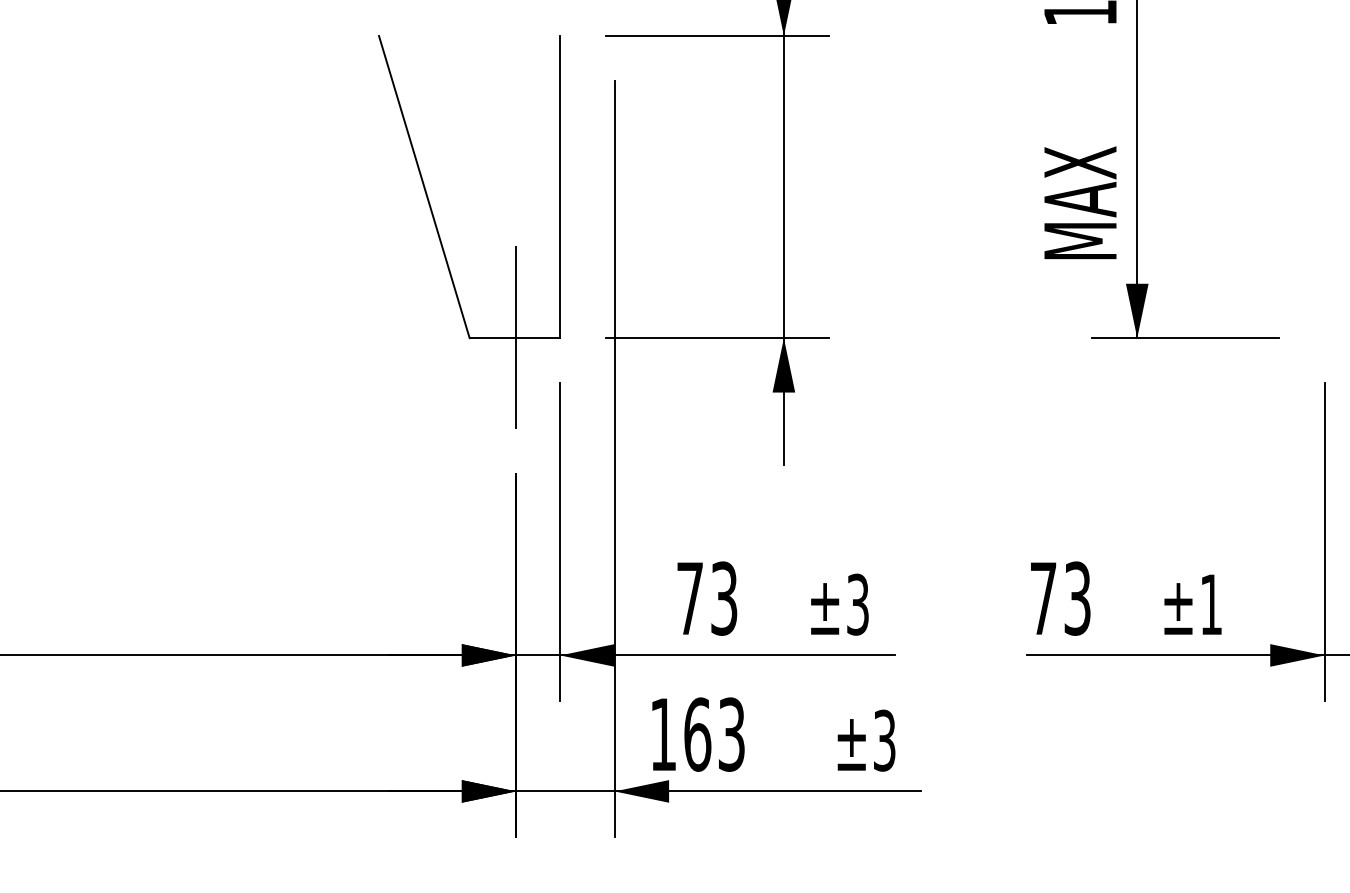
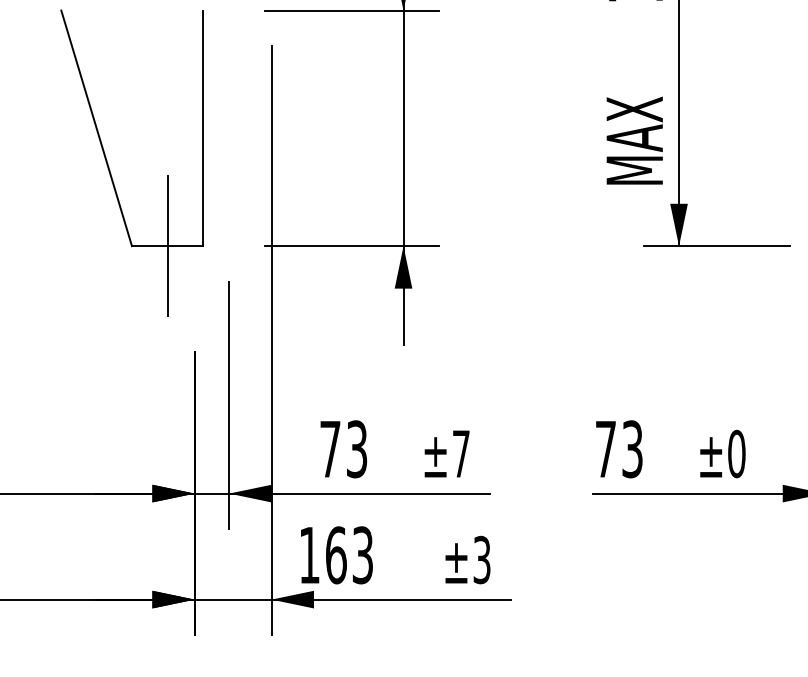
part: (441, 240) -> (110, 170), moved
text: (857, 604) -> (460, 453), ±3 -> ±7
text: (1211, 604) -> (736, 453), ±1 -> ±0

